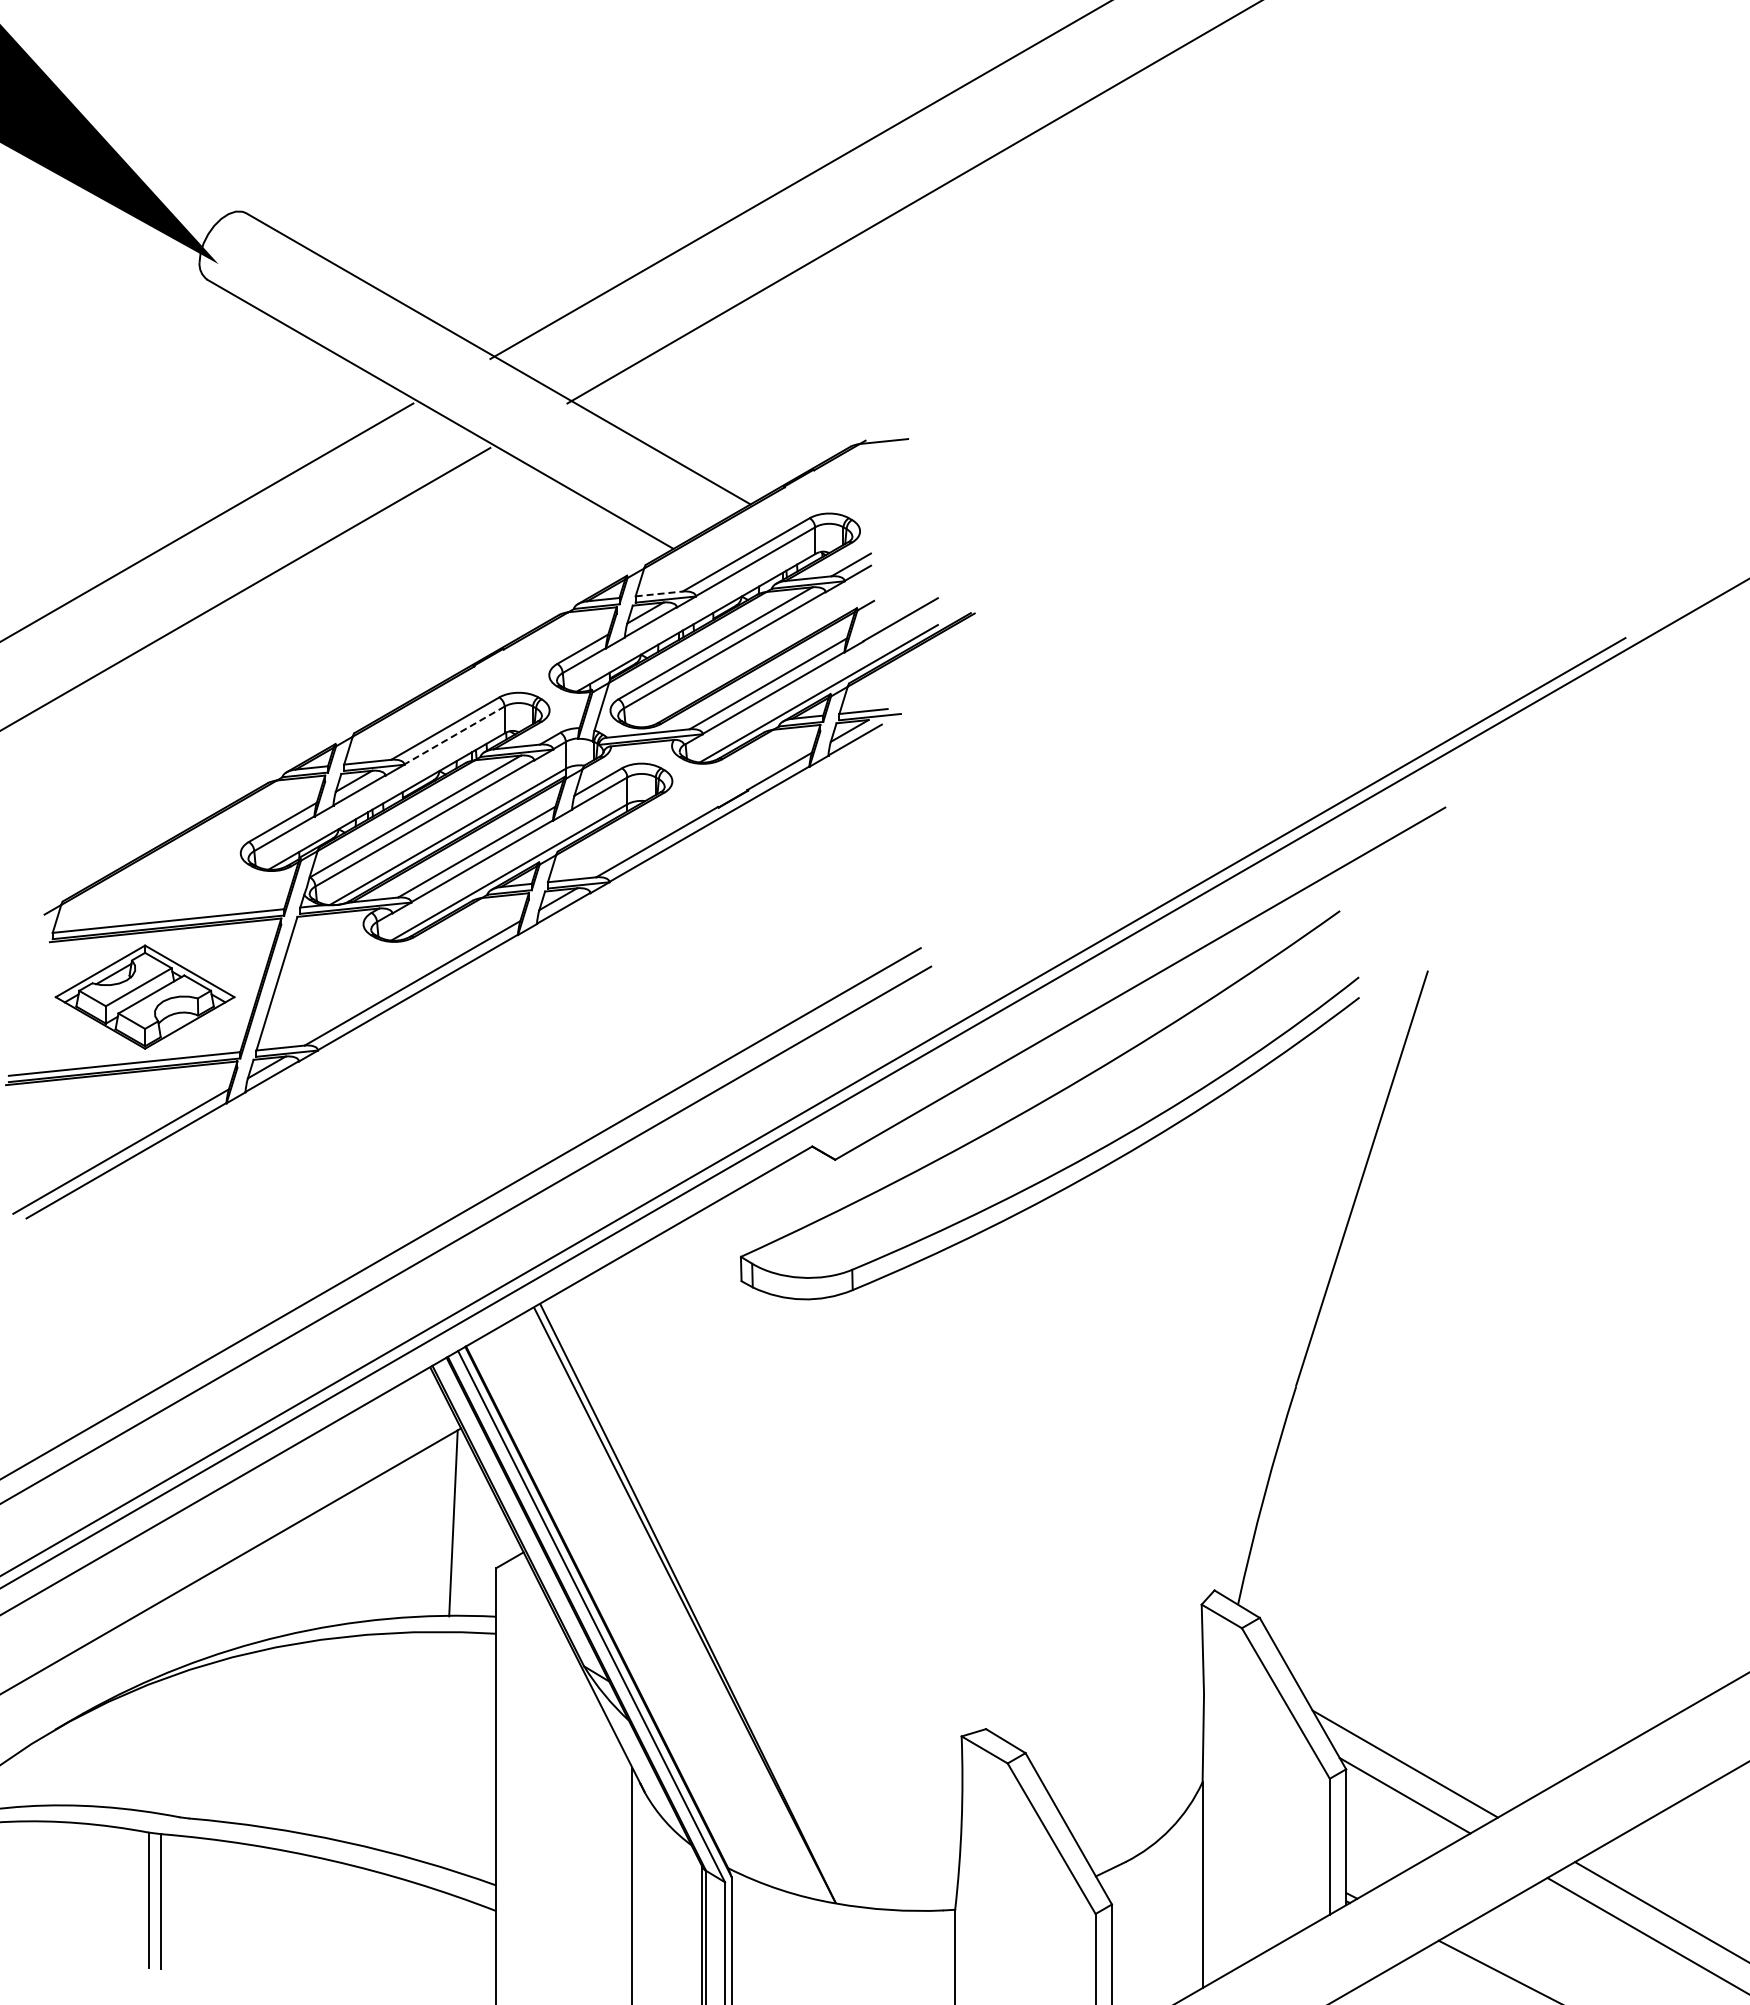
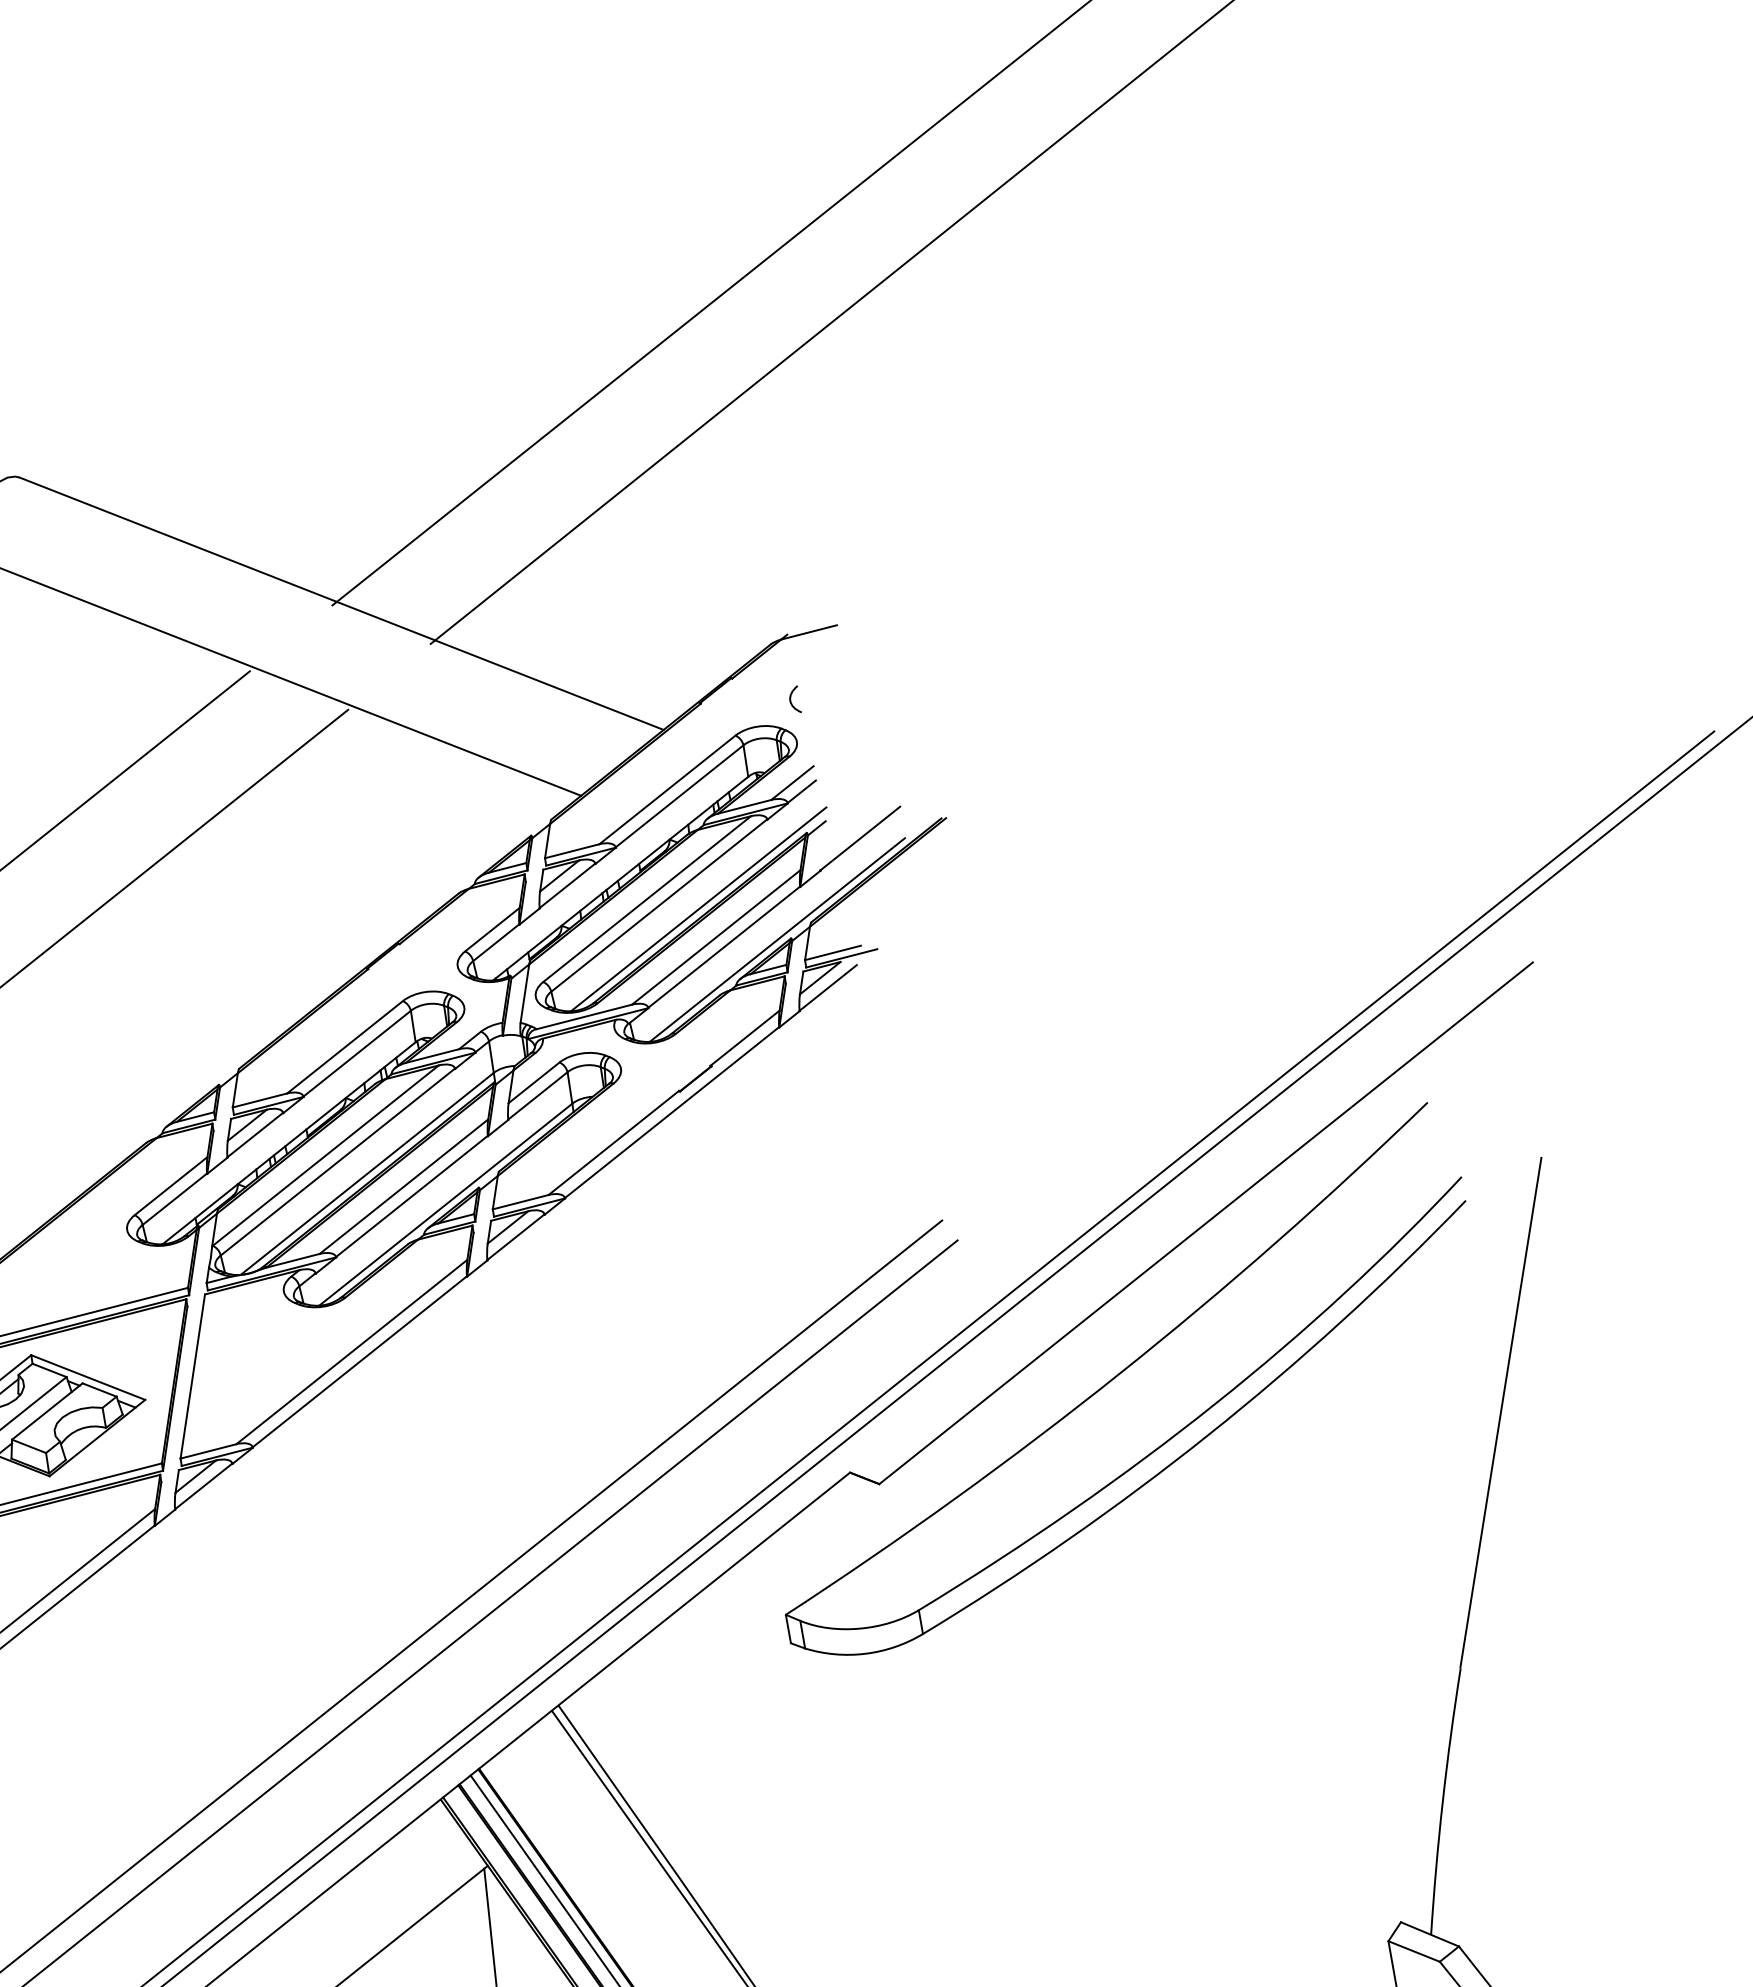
curve: (861, 493) -> (791, 697), added
line: (659, 593) -> (572, 850), dashed -> solid
line: (757, 657) -> (698, 908), added
line: (454, 735) -> (357, 1053), dashed -> solid

